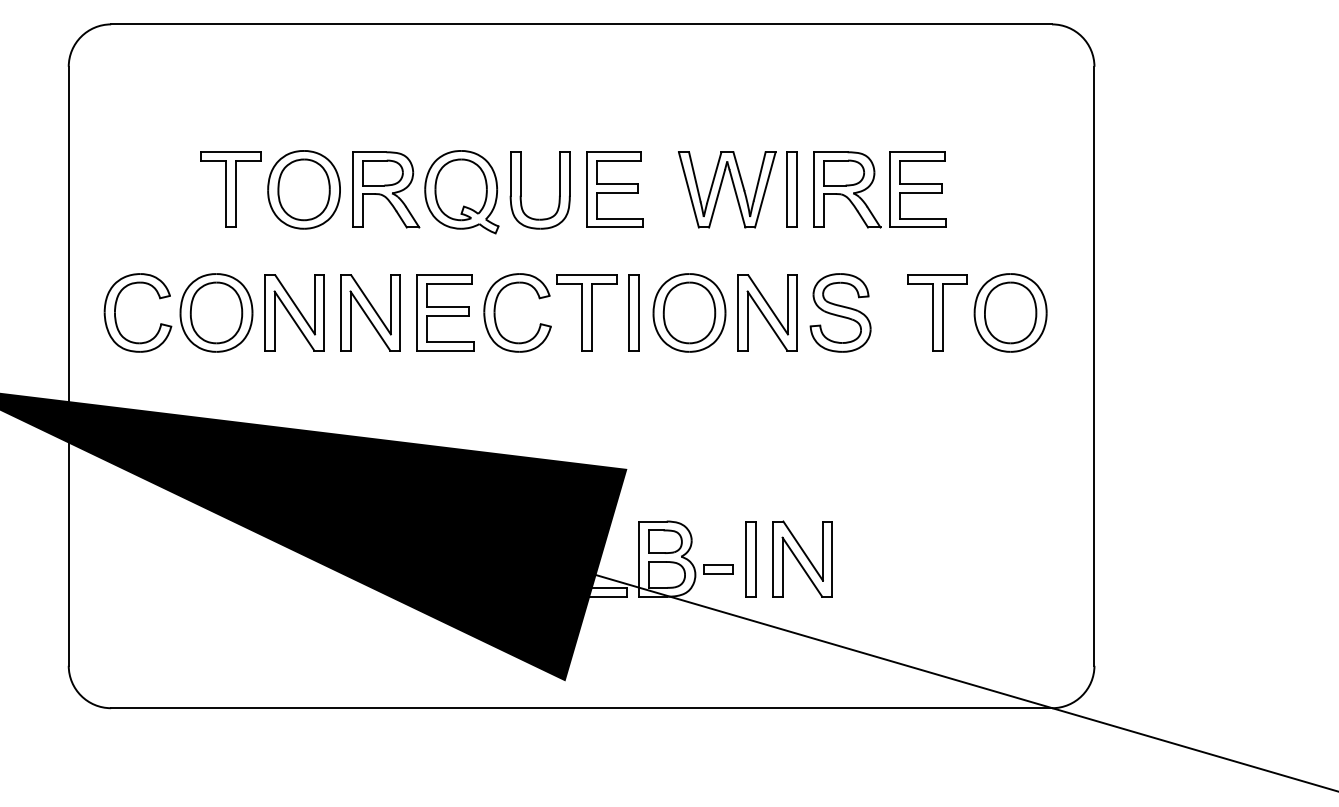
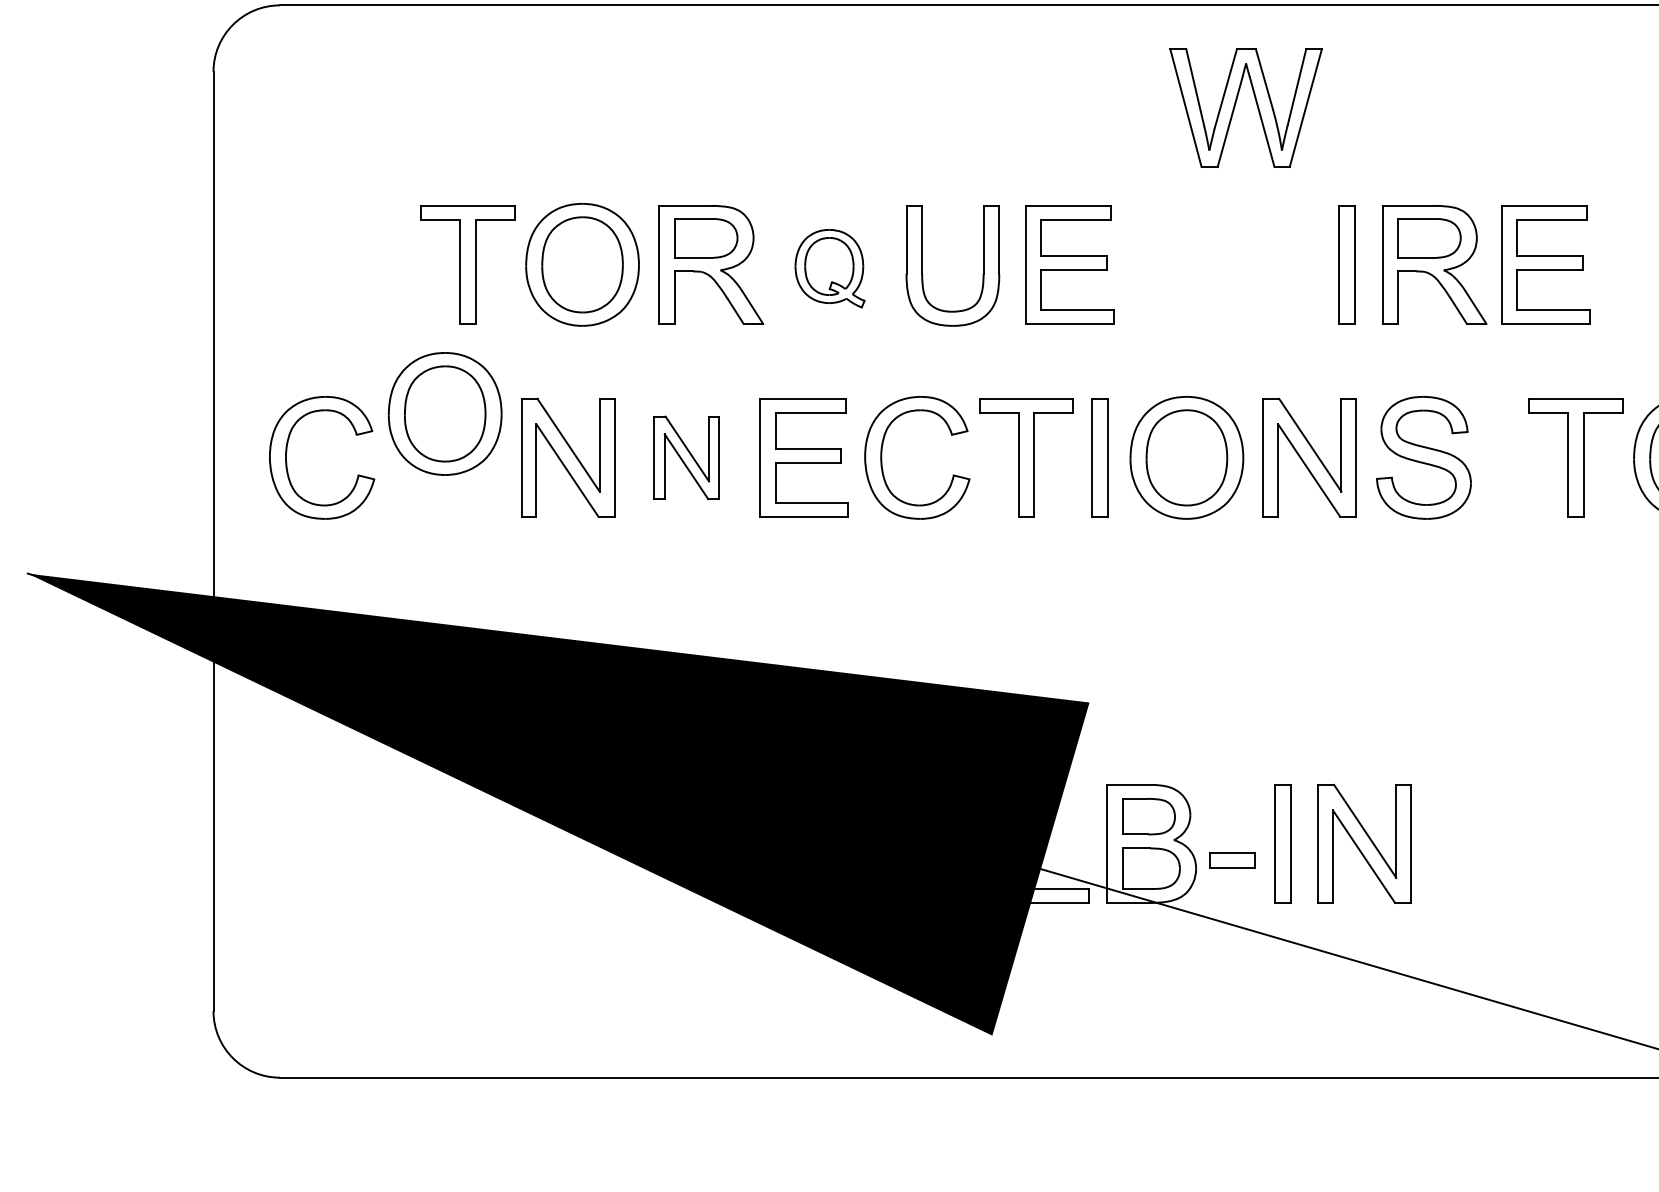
part: (733, 188) -> (1255, 105), moved
part: (461, 192) -> (829, 268), size x0.6
part: (216, 312) -> (445, 413), moved
part: (370, 312) -> (686, 457), size x0.7

